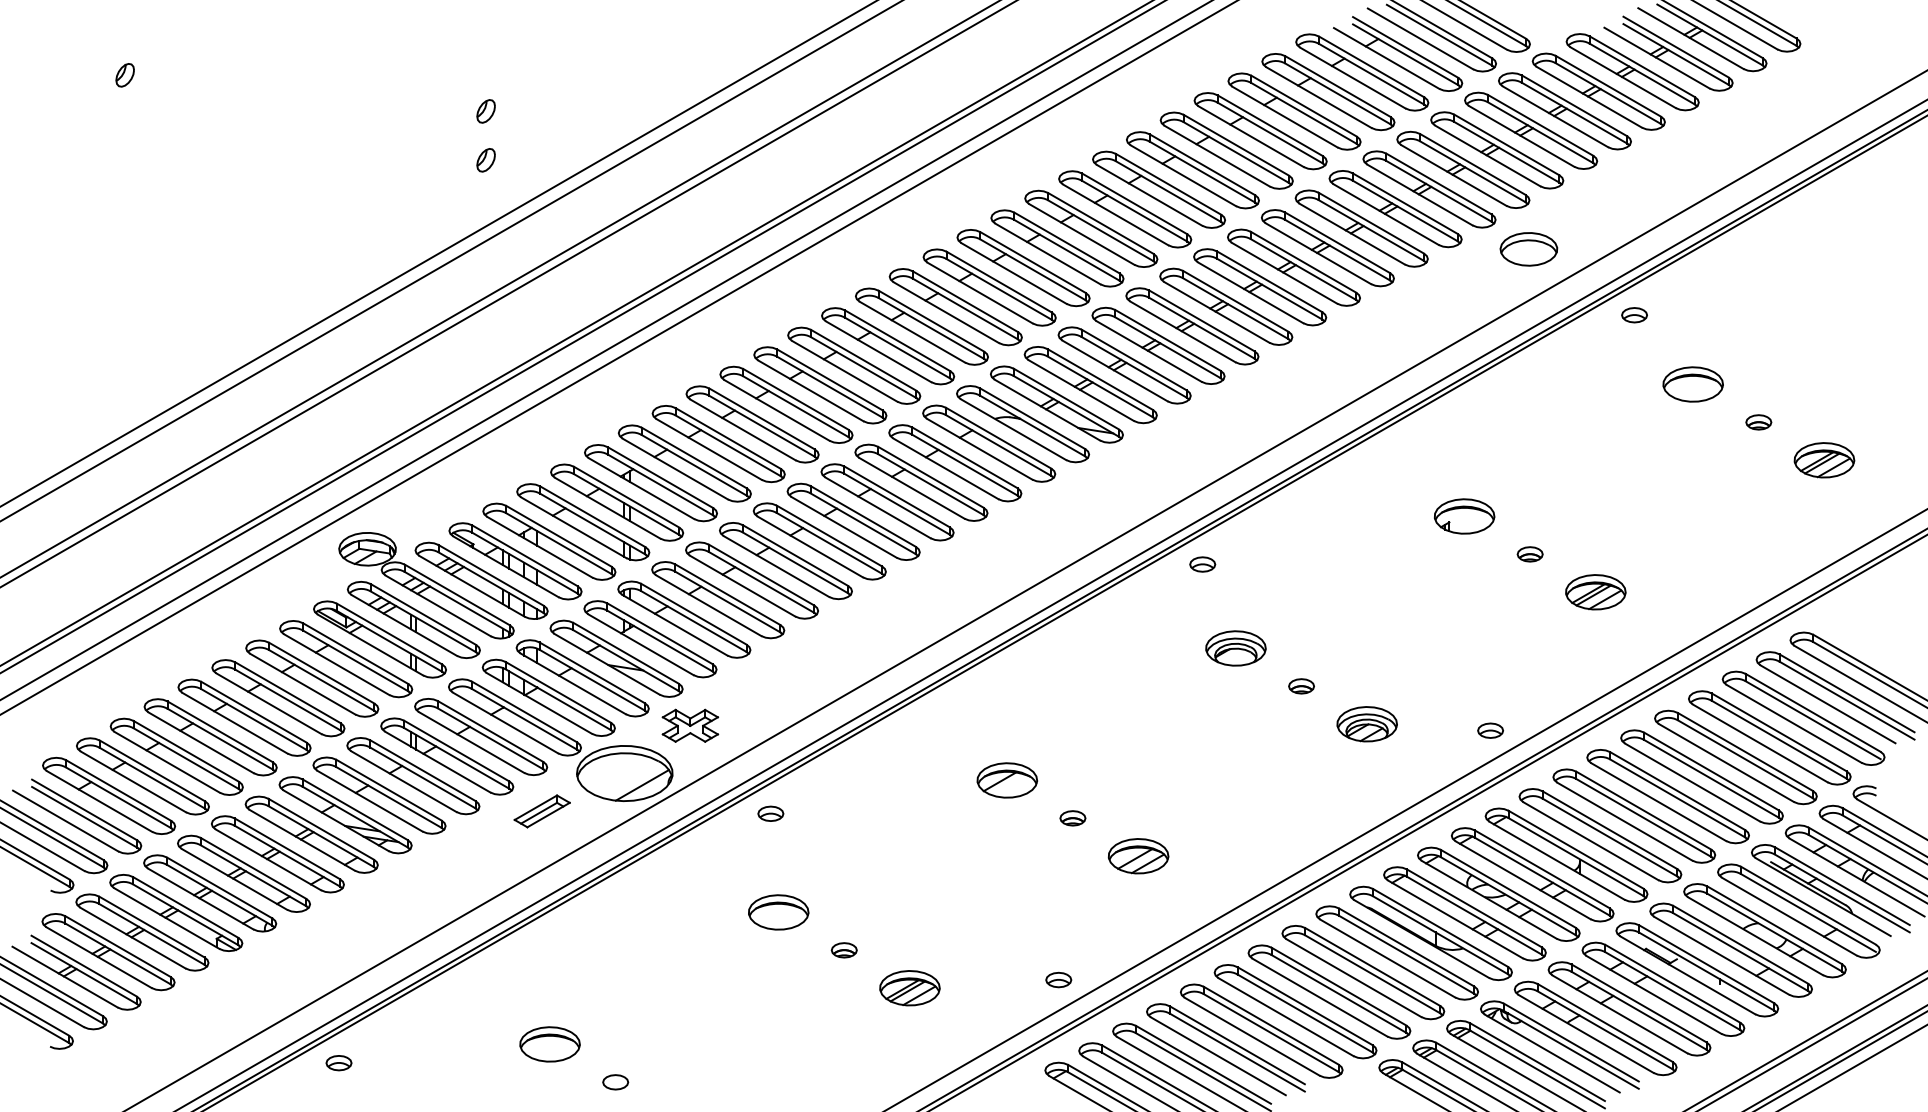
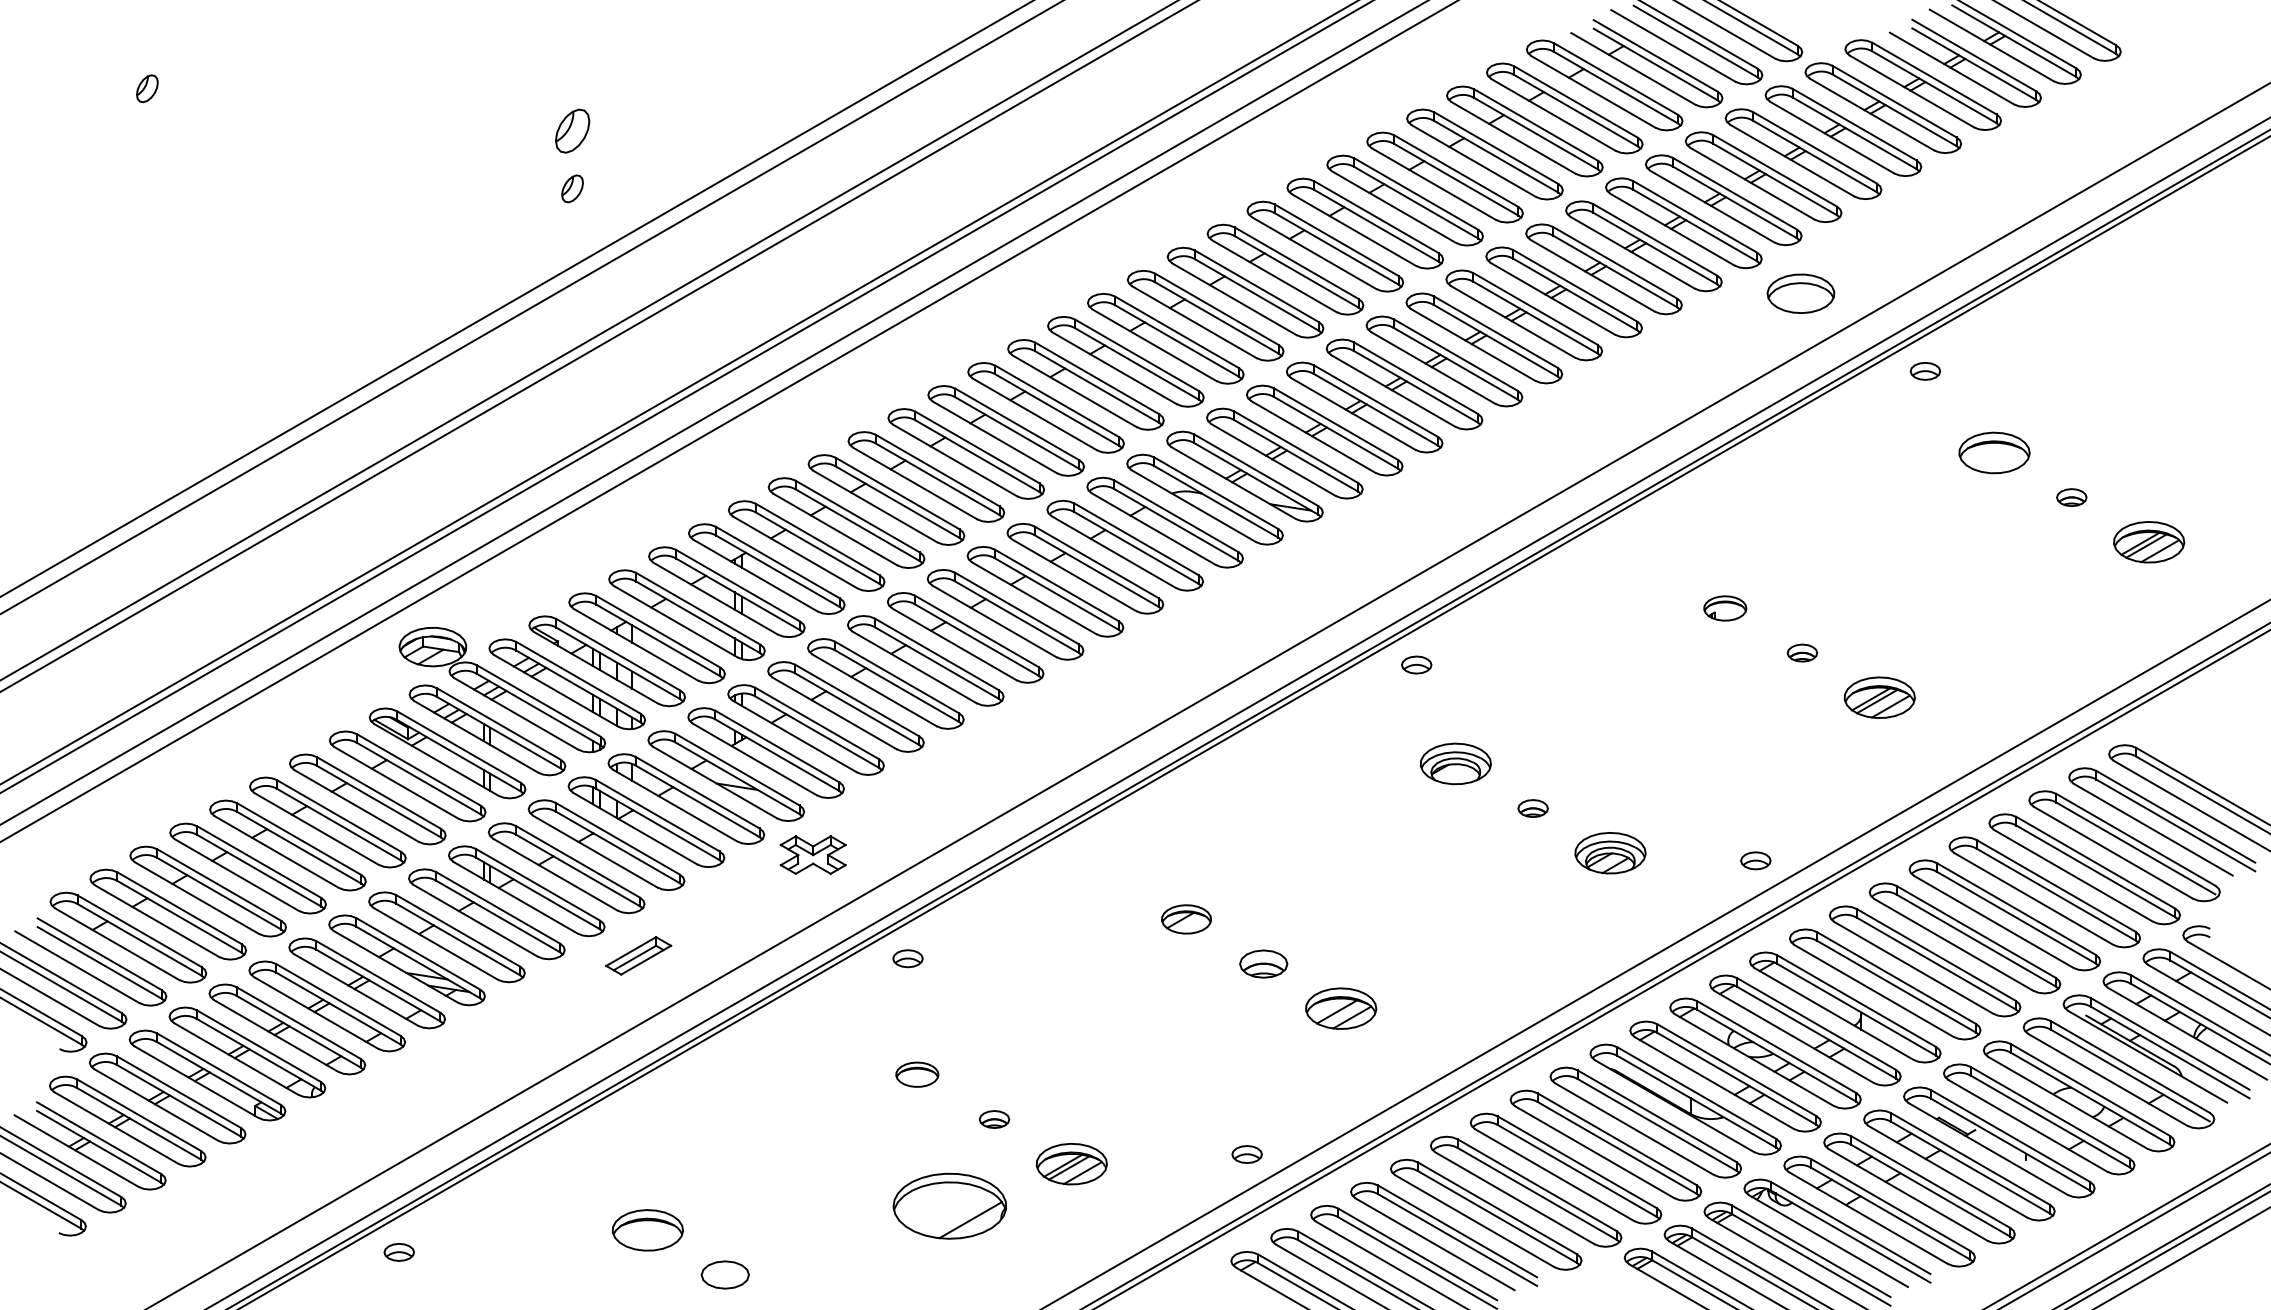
part: (486, 111) -> (572, 131), size x1.6
part: (1464, 516) -> (1725, 608), size x0.6
part: (624, 772) -> (949, 1205), moved
part: (1007, 780) -> (1186, 919), size x0.7
part: (1072, 817) -> (1263, 963), size x1.6
part: (778, 912) -> (917, 1074), size x0.6
part: (615, 1081) -> (724, 1274), size x1.6

